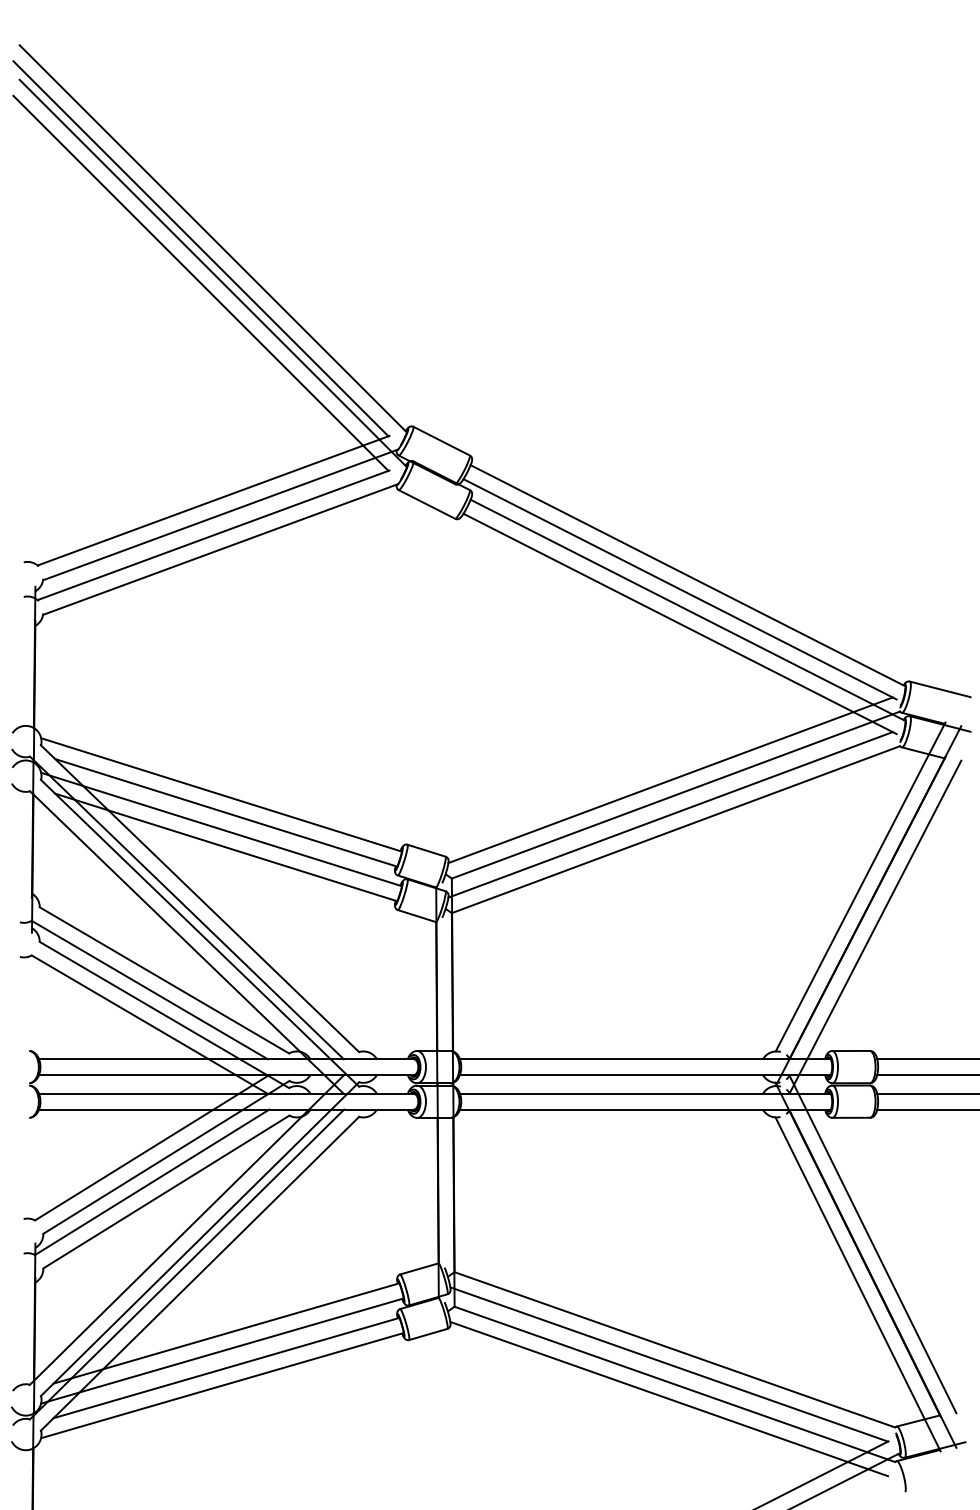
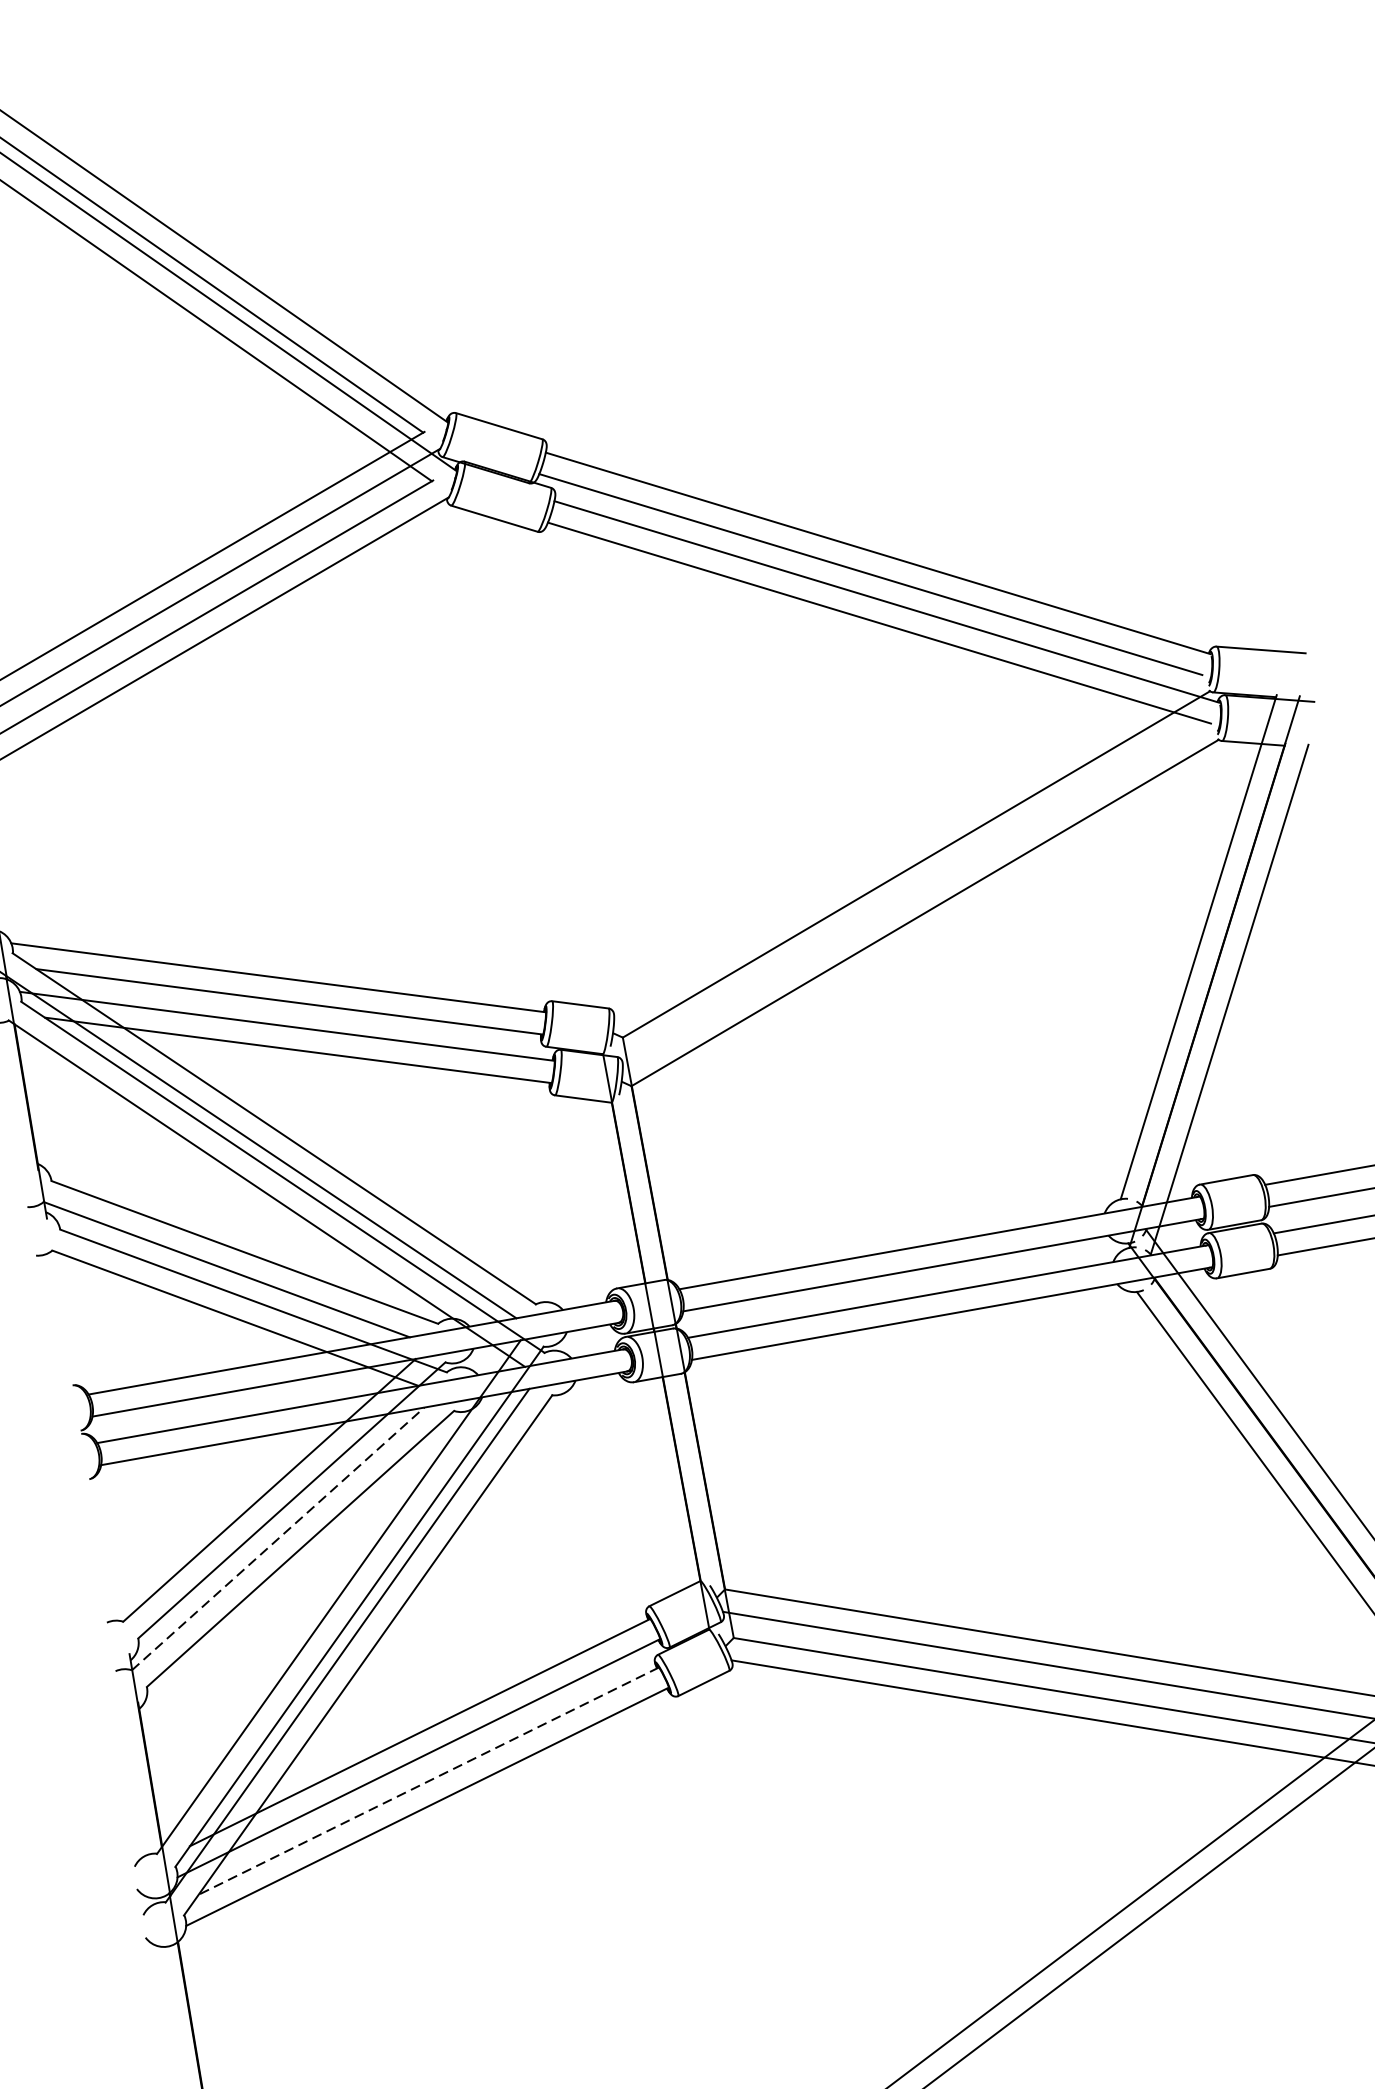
line: (670, 780) -> (905, 845), removed
line: (670, 814) -> (913, 893), removed
line: (152, 1182) -> (278, 1539), solid -> dashed
line: (225, 1368) -> (427, 1781), solid -> dashed

